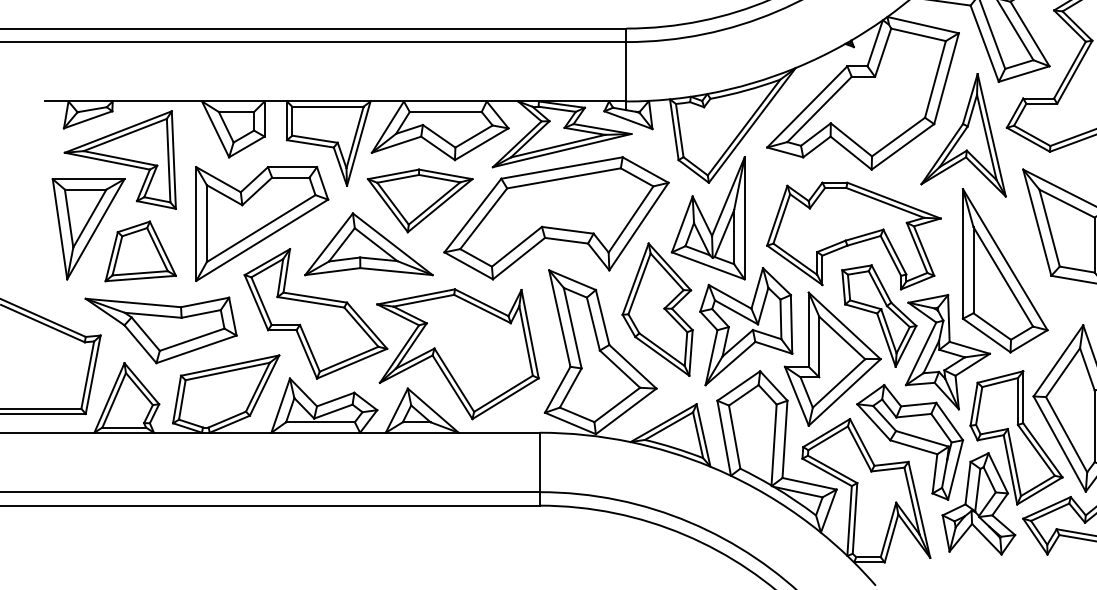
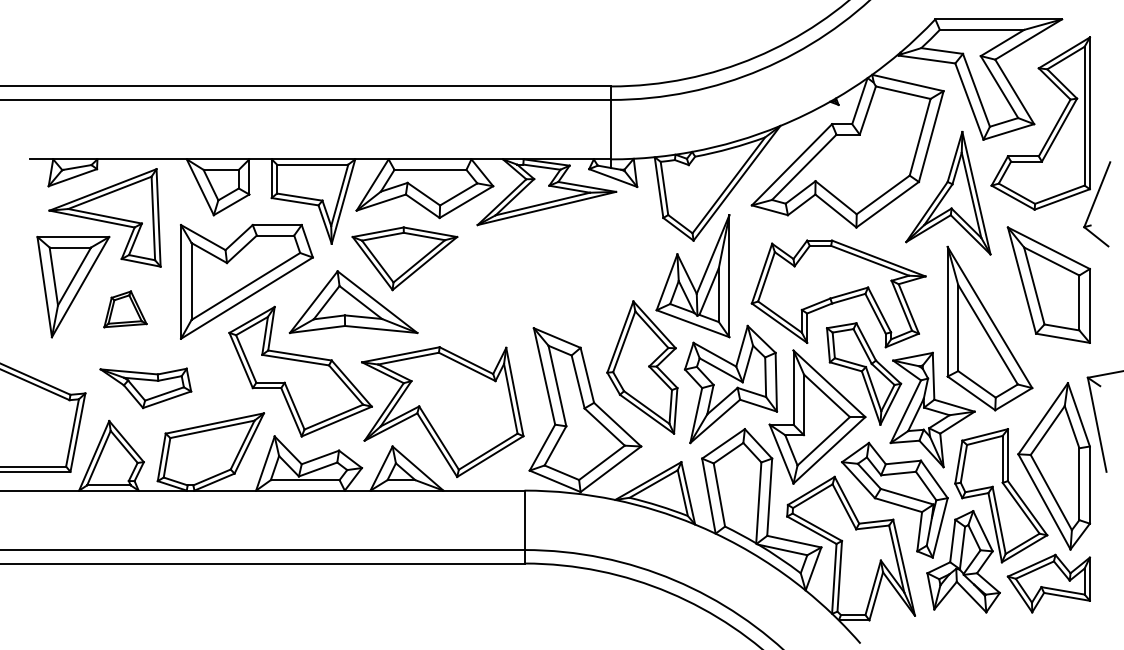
part: (556, 218) -> (541, 276), removed
part: (140, 251) -> (125, 309), size x0.6
part: (160, 330) -> (145, 388), size x0.6

